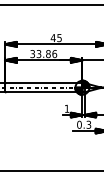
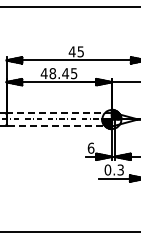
text: (43, 53) -> (58, 73), 33.86 -> 48.45
line: (43, 83) -> (59, 113), solid -> dashed
line: (44, 92) -> (60, 125), solid -> dashed
text: (66, 108) -> (90, 147), 1 -> 6

